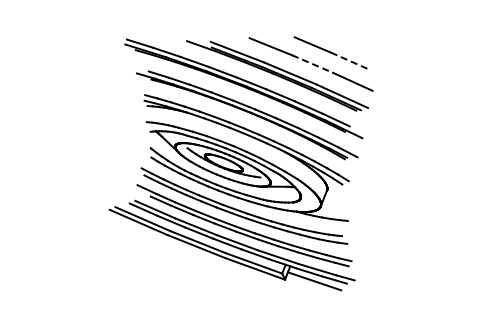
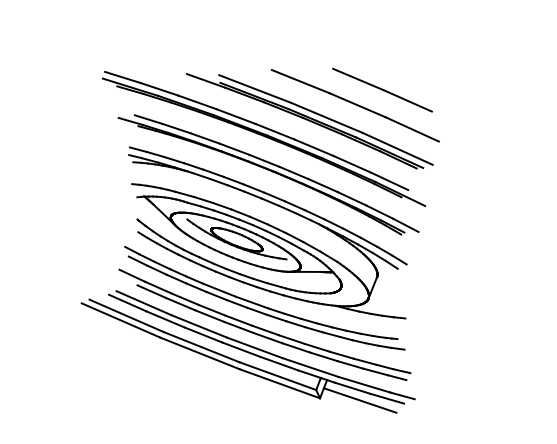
line: (349, 60) -> (407, 100), dashed -> solid
line: (313, 64) -> (358, 105), dashed -> solid

